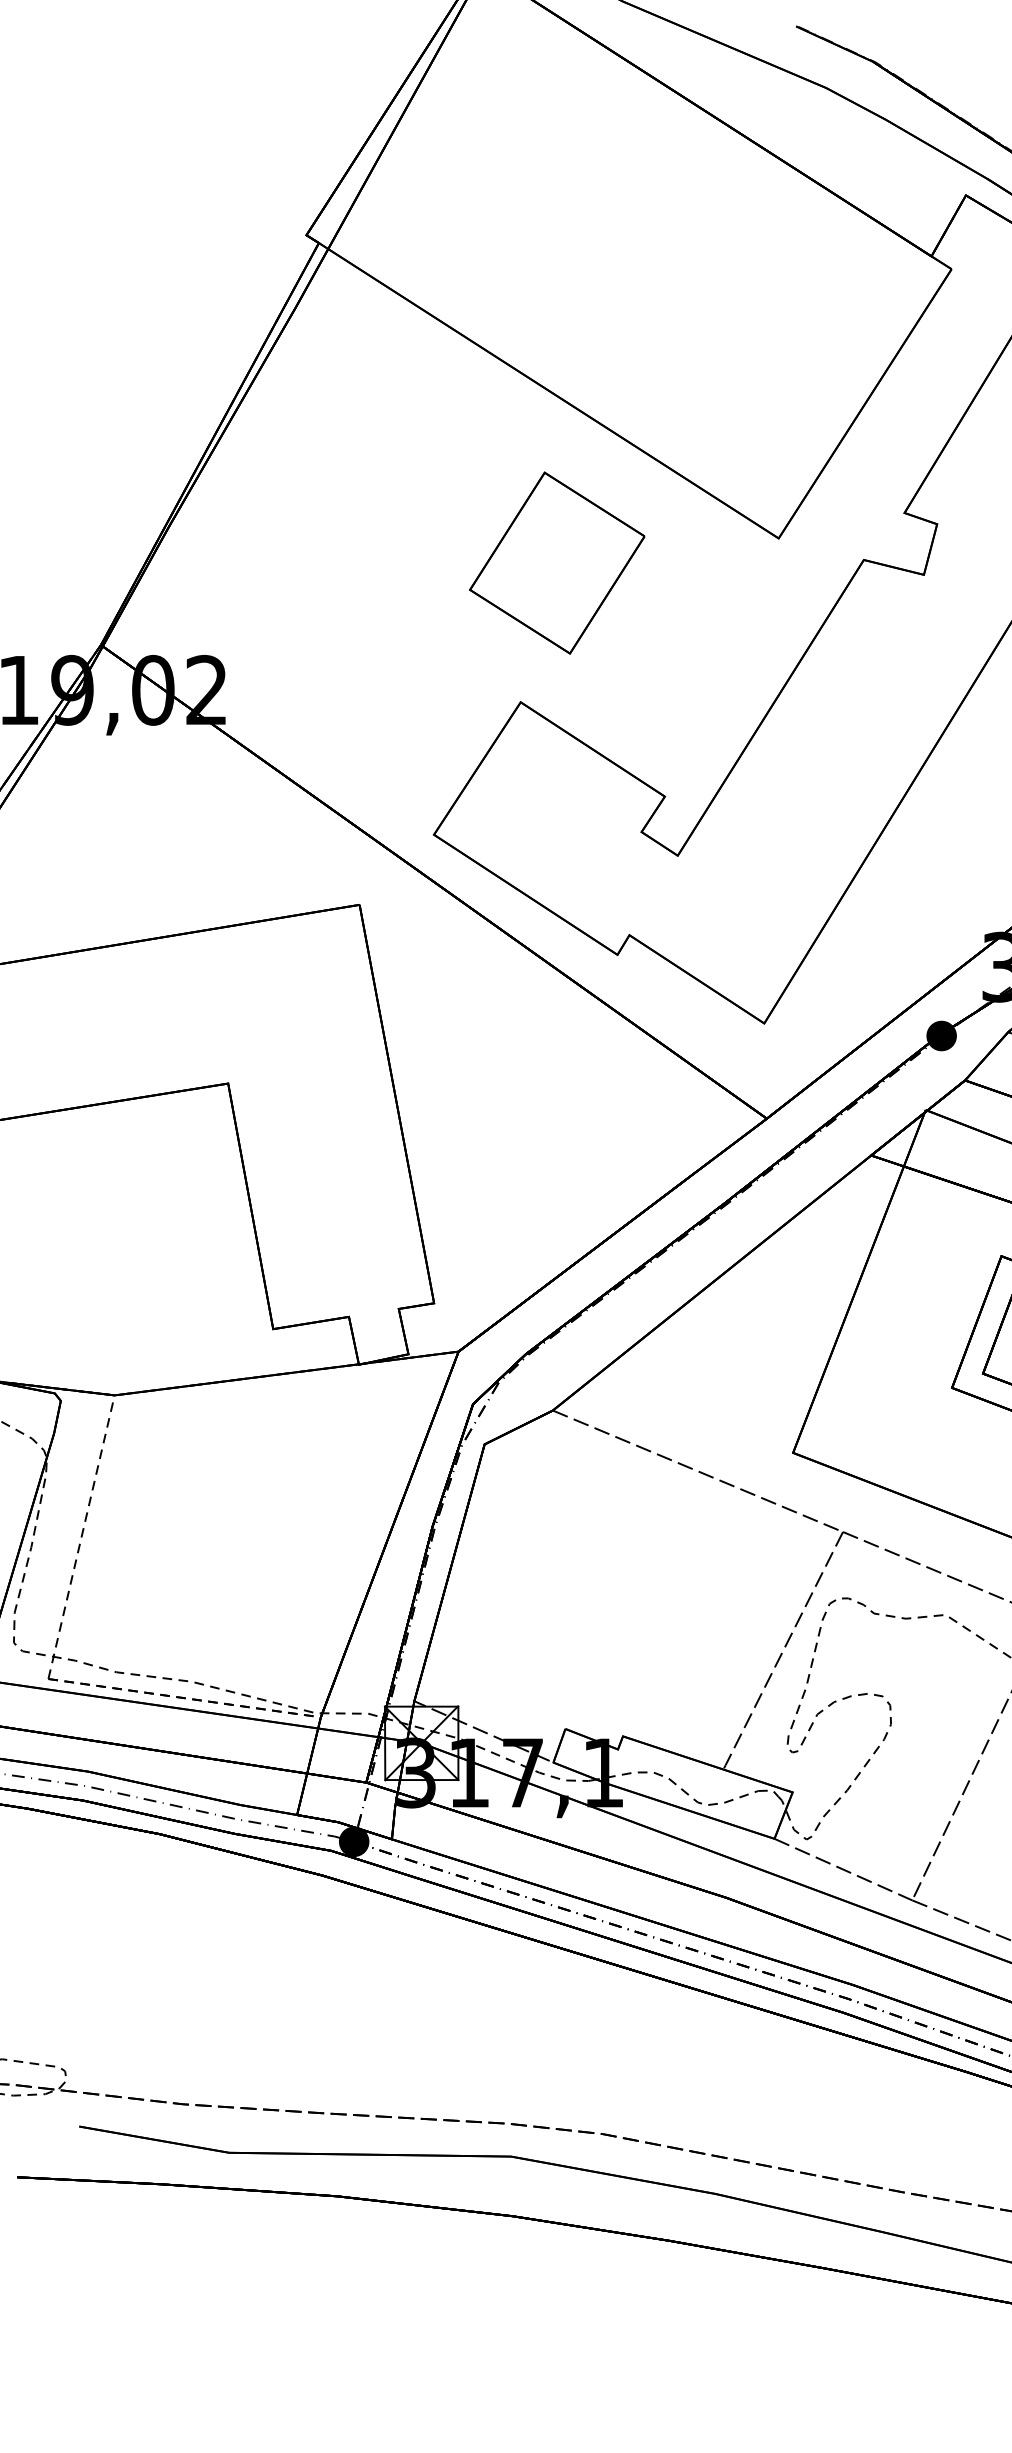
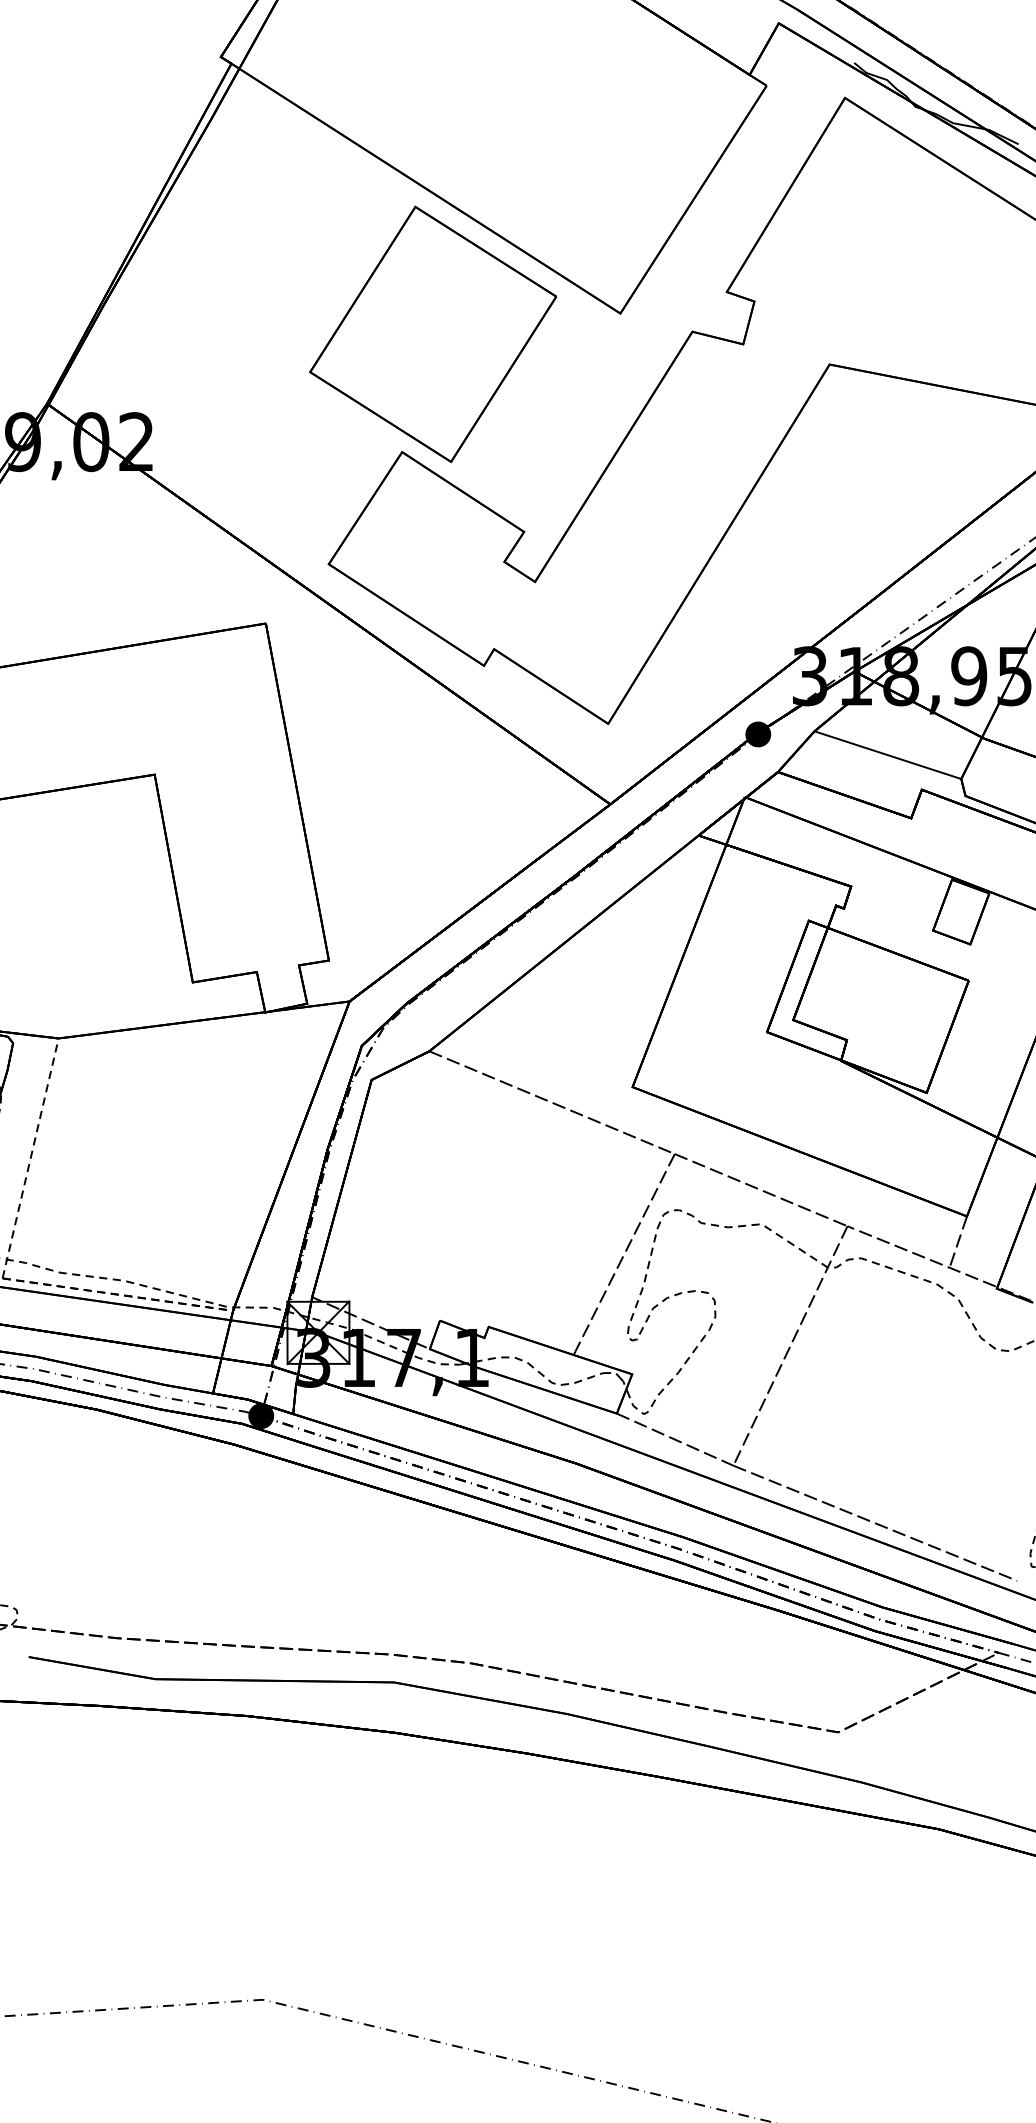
part: (556, 563) -> (432, 334), size x1.67

